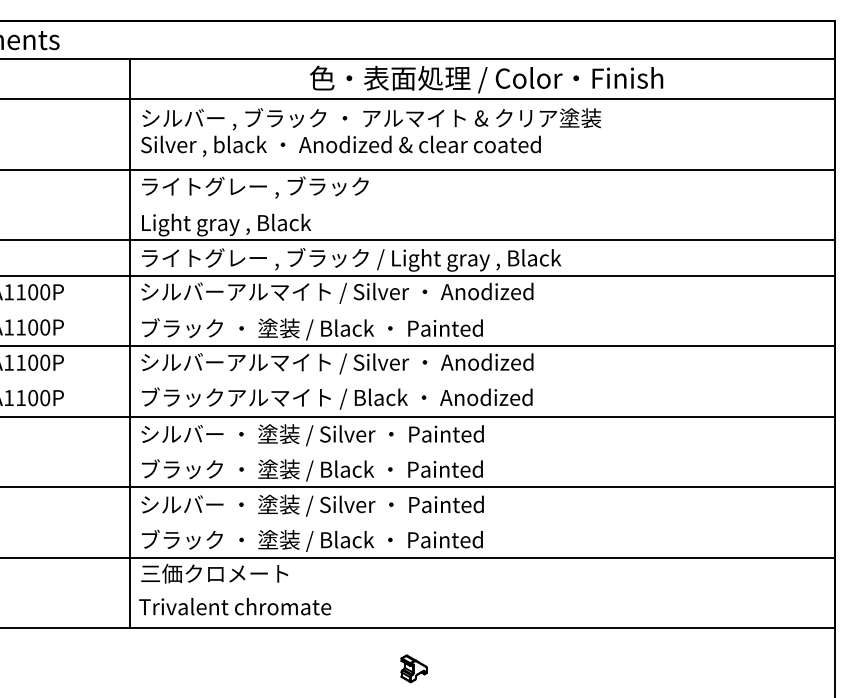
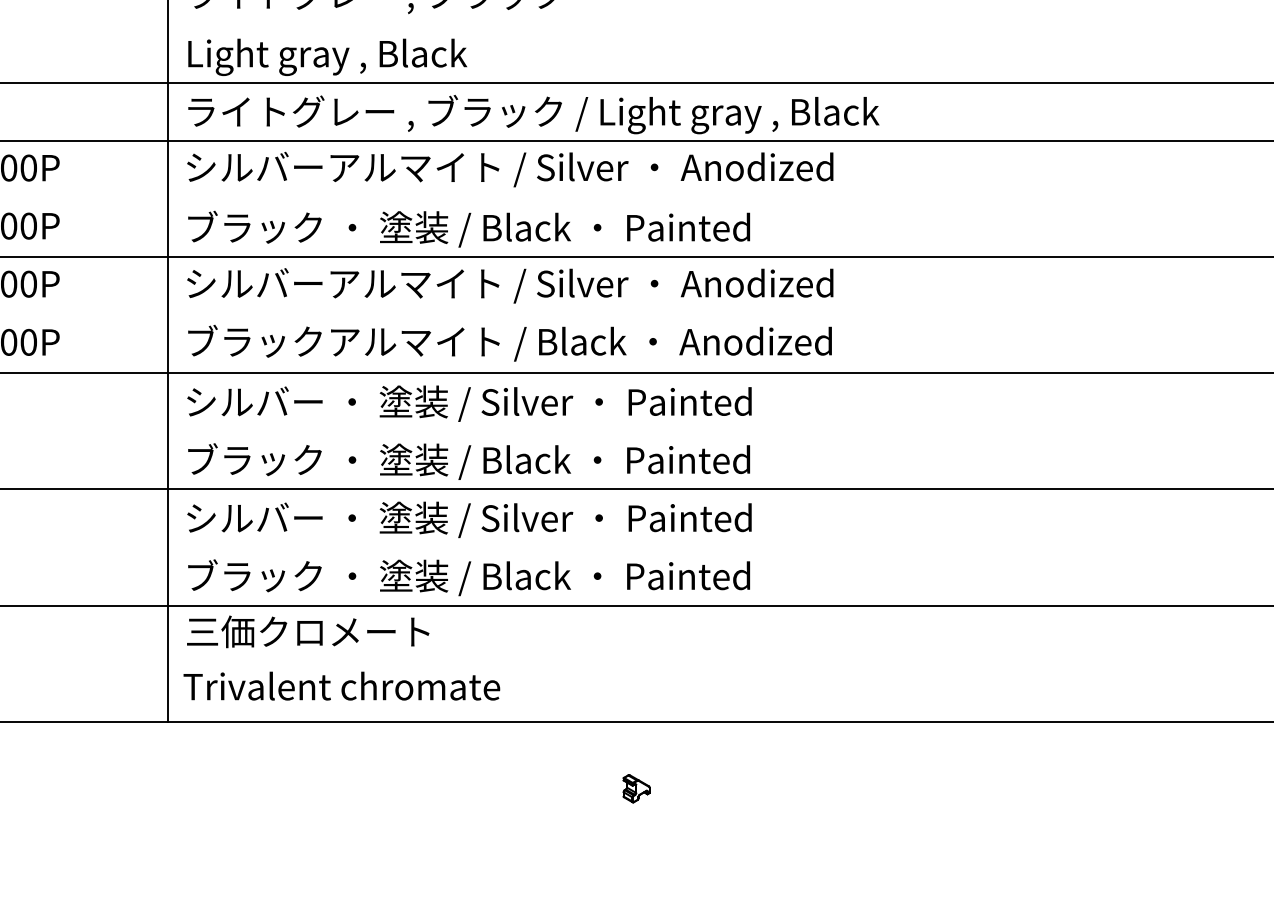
part: (413, 668) -> (635, 788), size x0.62

